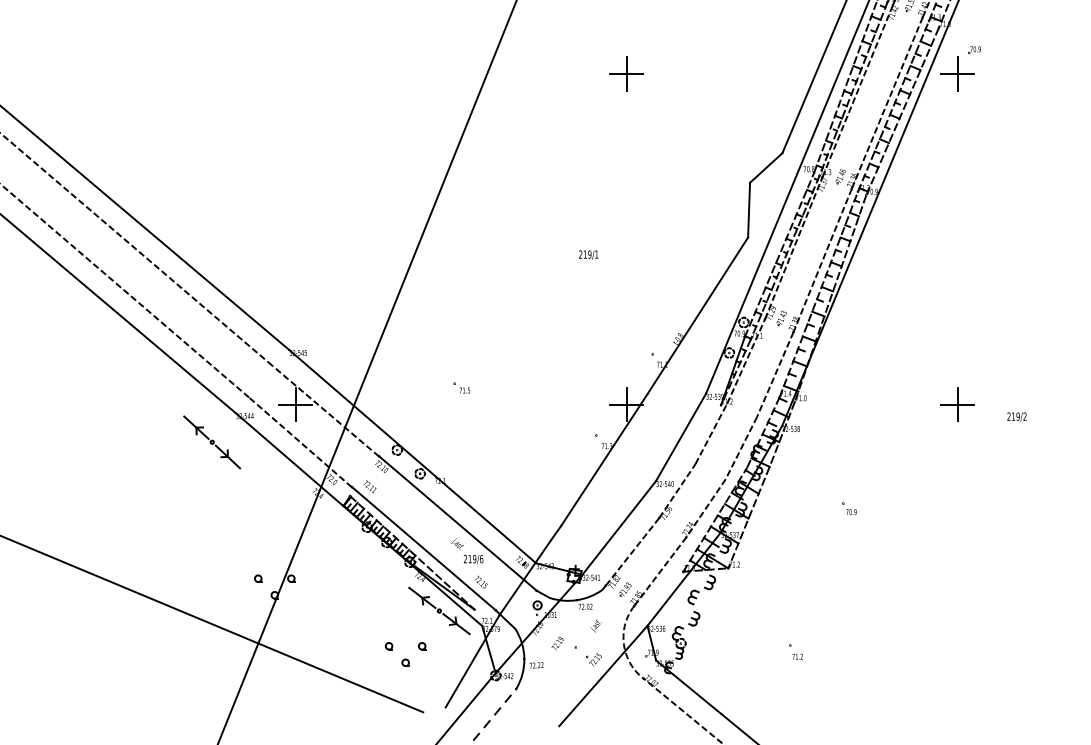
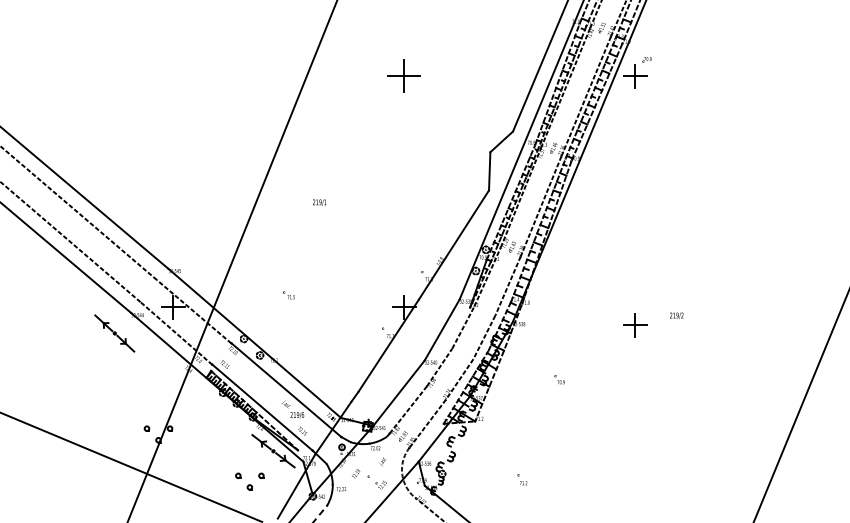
part: (627, 74) -> (404, 76), size x1.4
text: (588, 254) -> (319, 202), moved
part: (957, 405) -> (635, 325), moved

